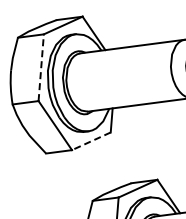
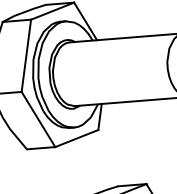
line: (41, 67) -> (26, 55), dashed -> solid
line: (90, 141) -> (75, 138), dashed -> solid

